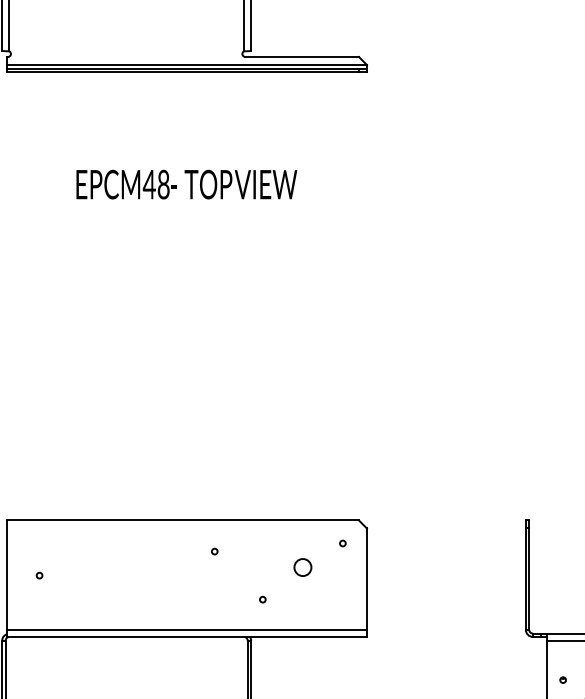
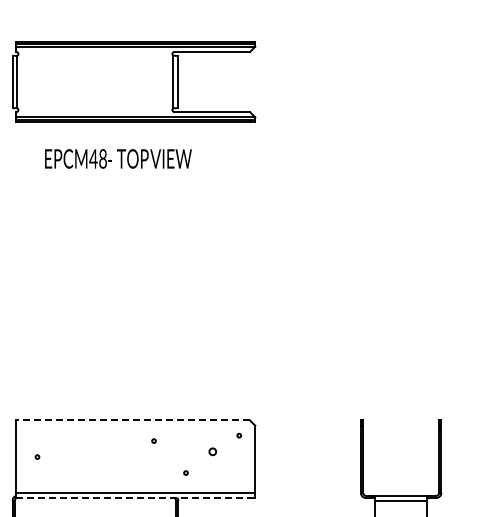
text: (186, 183) -> (118, 158), moved
line: (182, 520) -> (132, 420), solid -> dashed
circle: (302, 567) -> (212, 451), size x0.6
line: (186, 636) -> (135, 497), solid -> dashed

